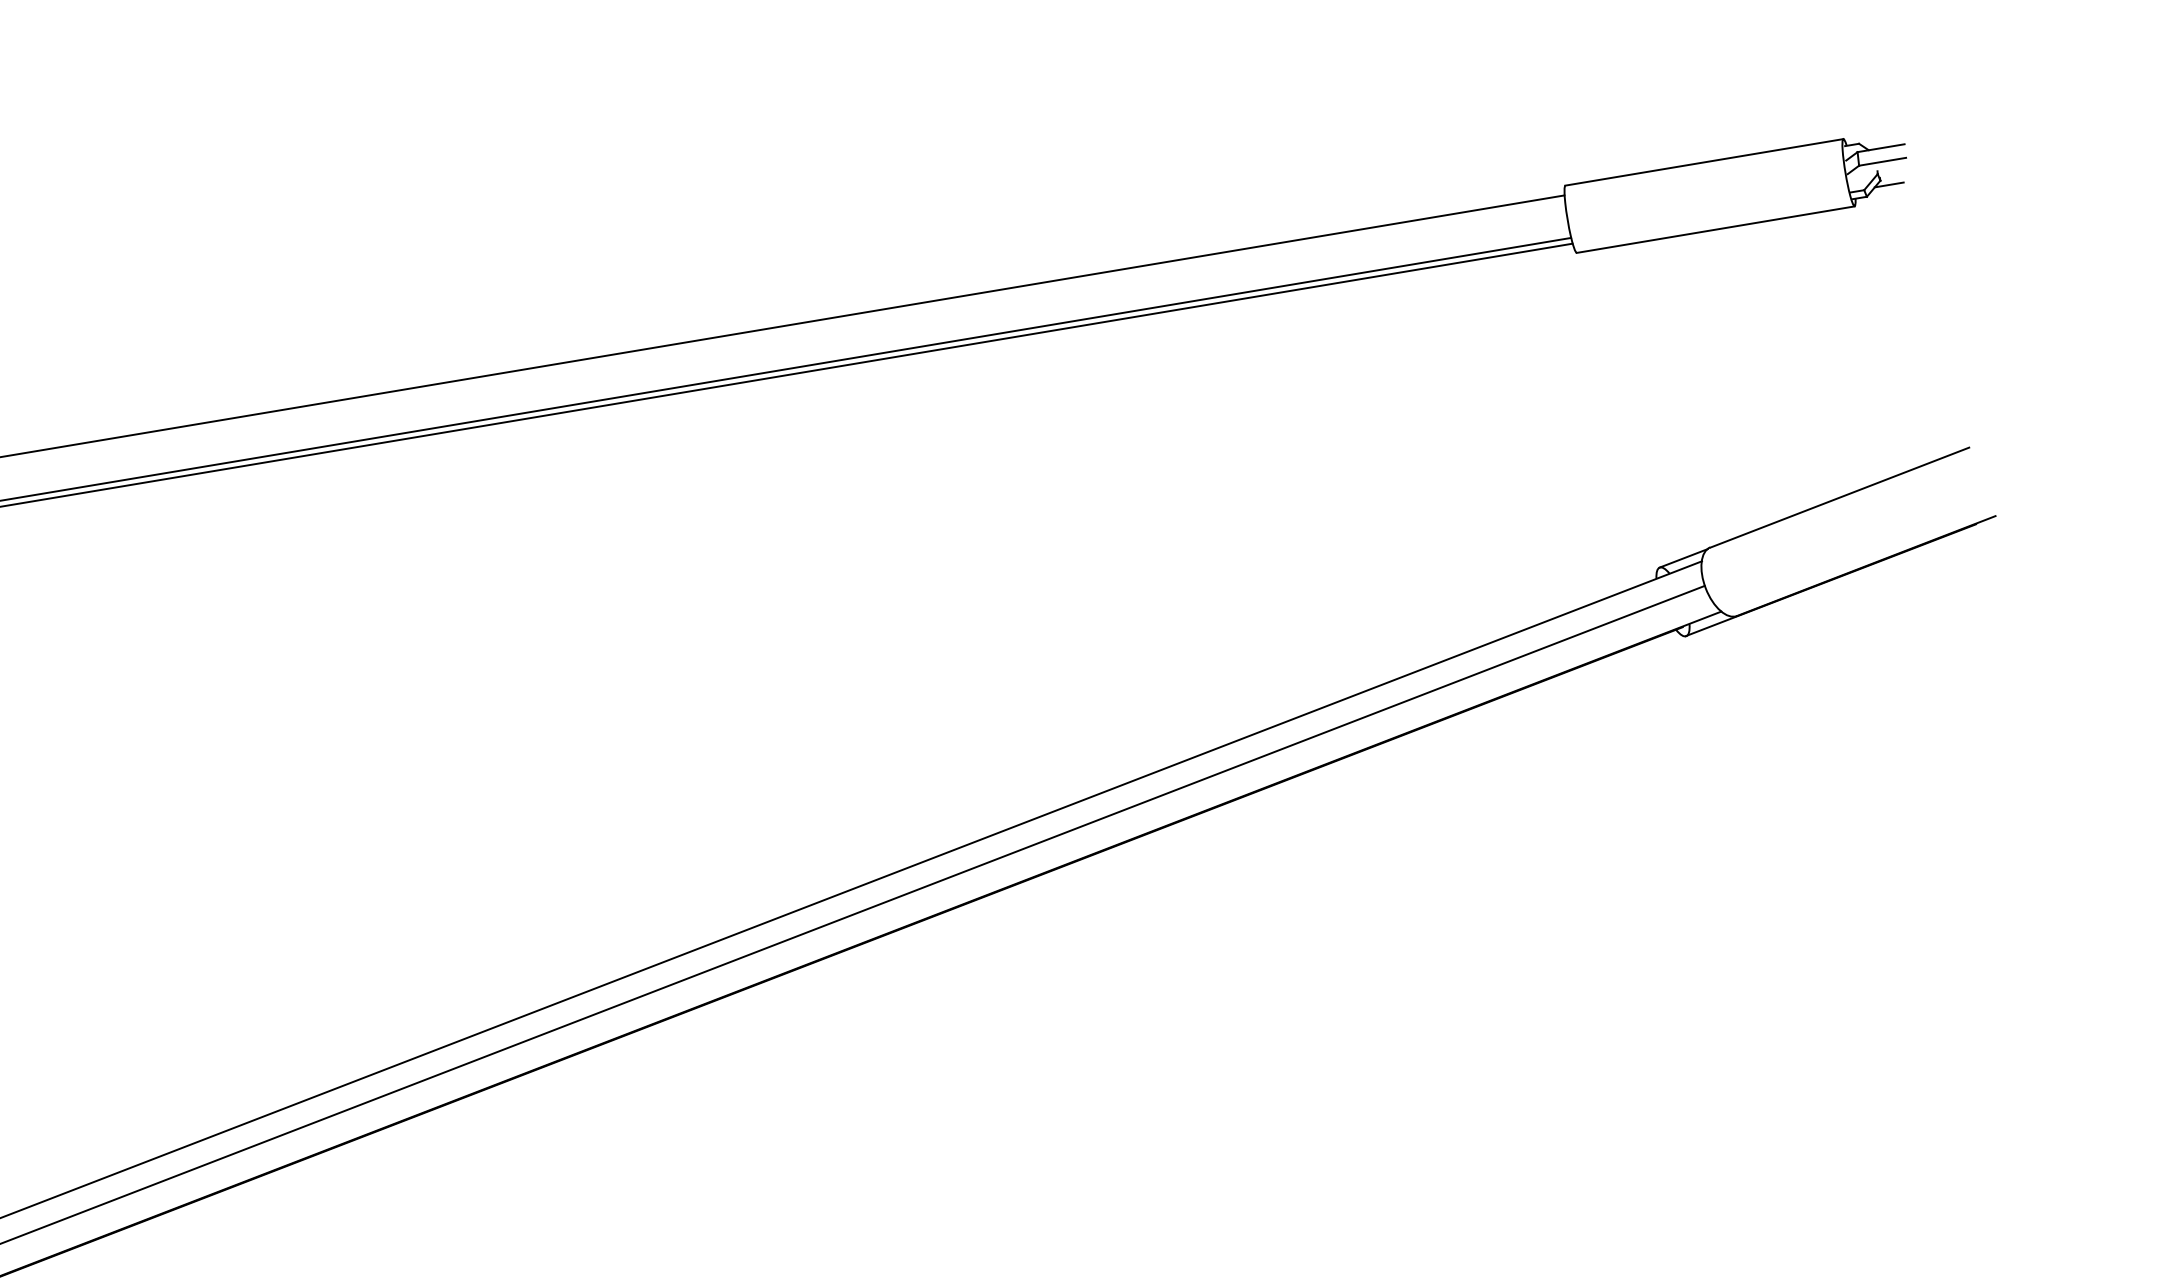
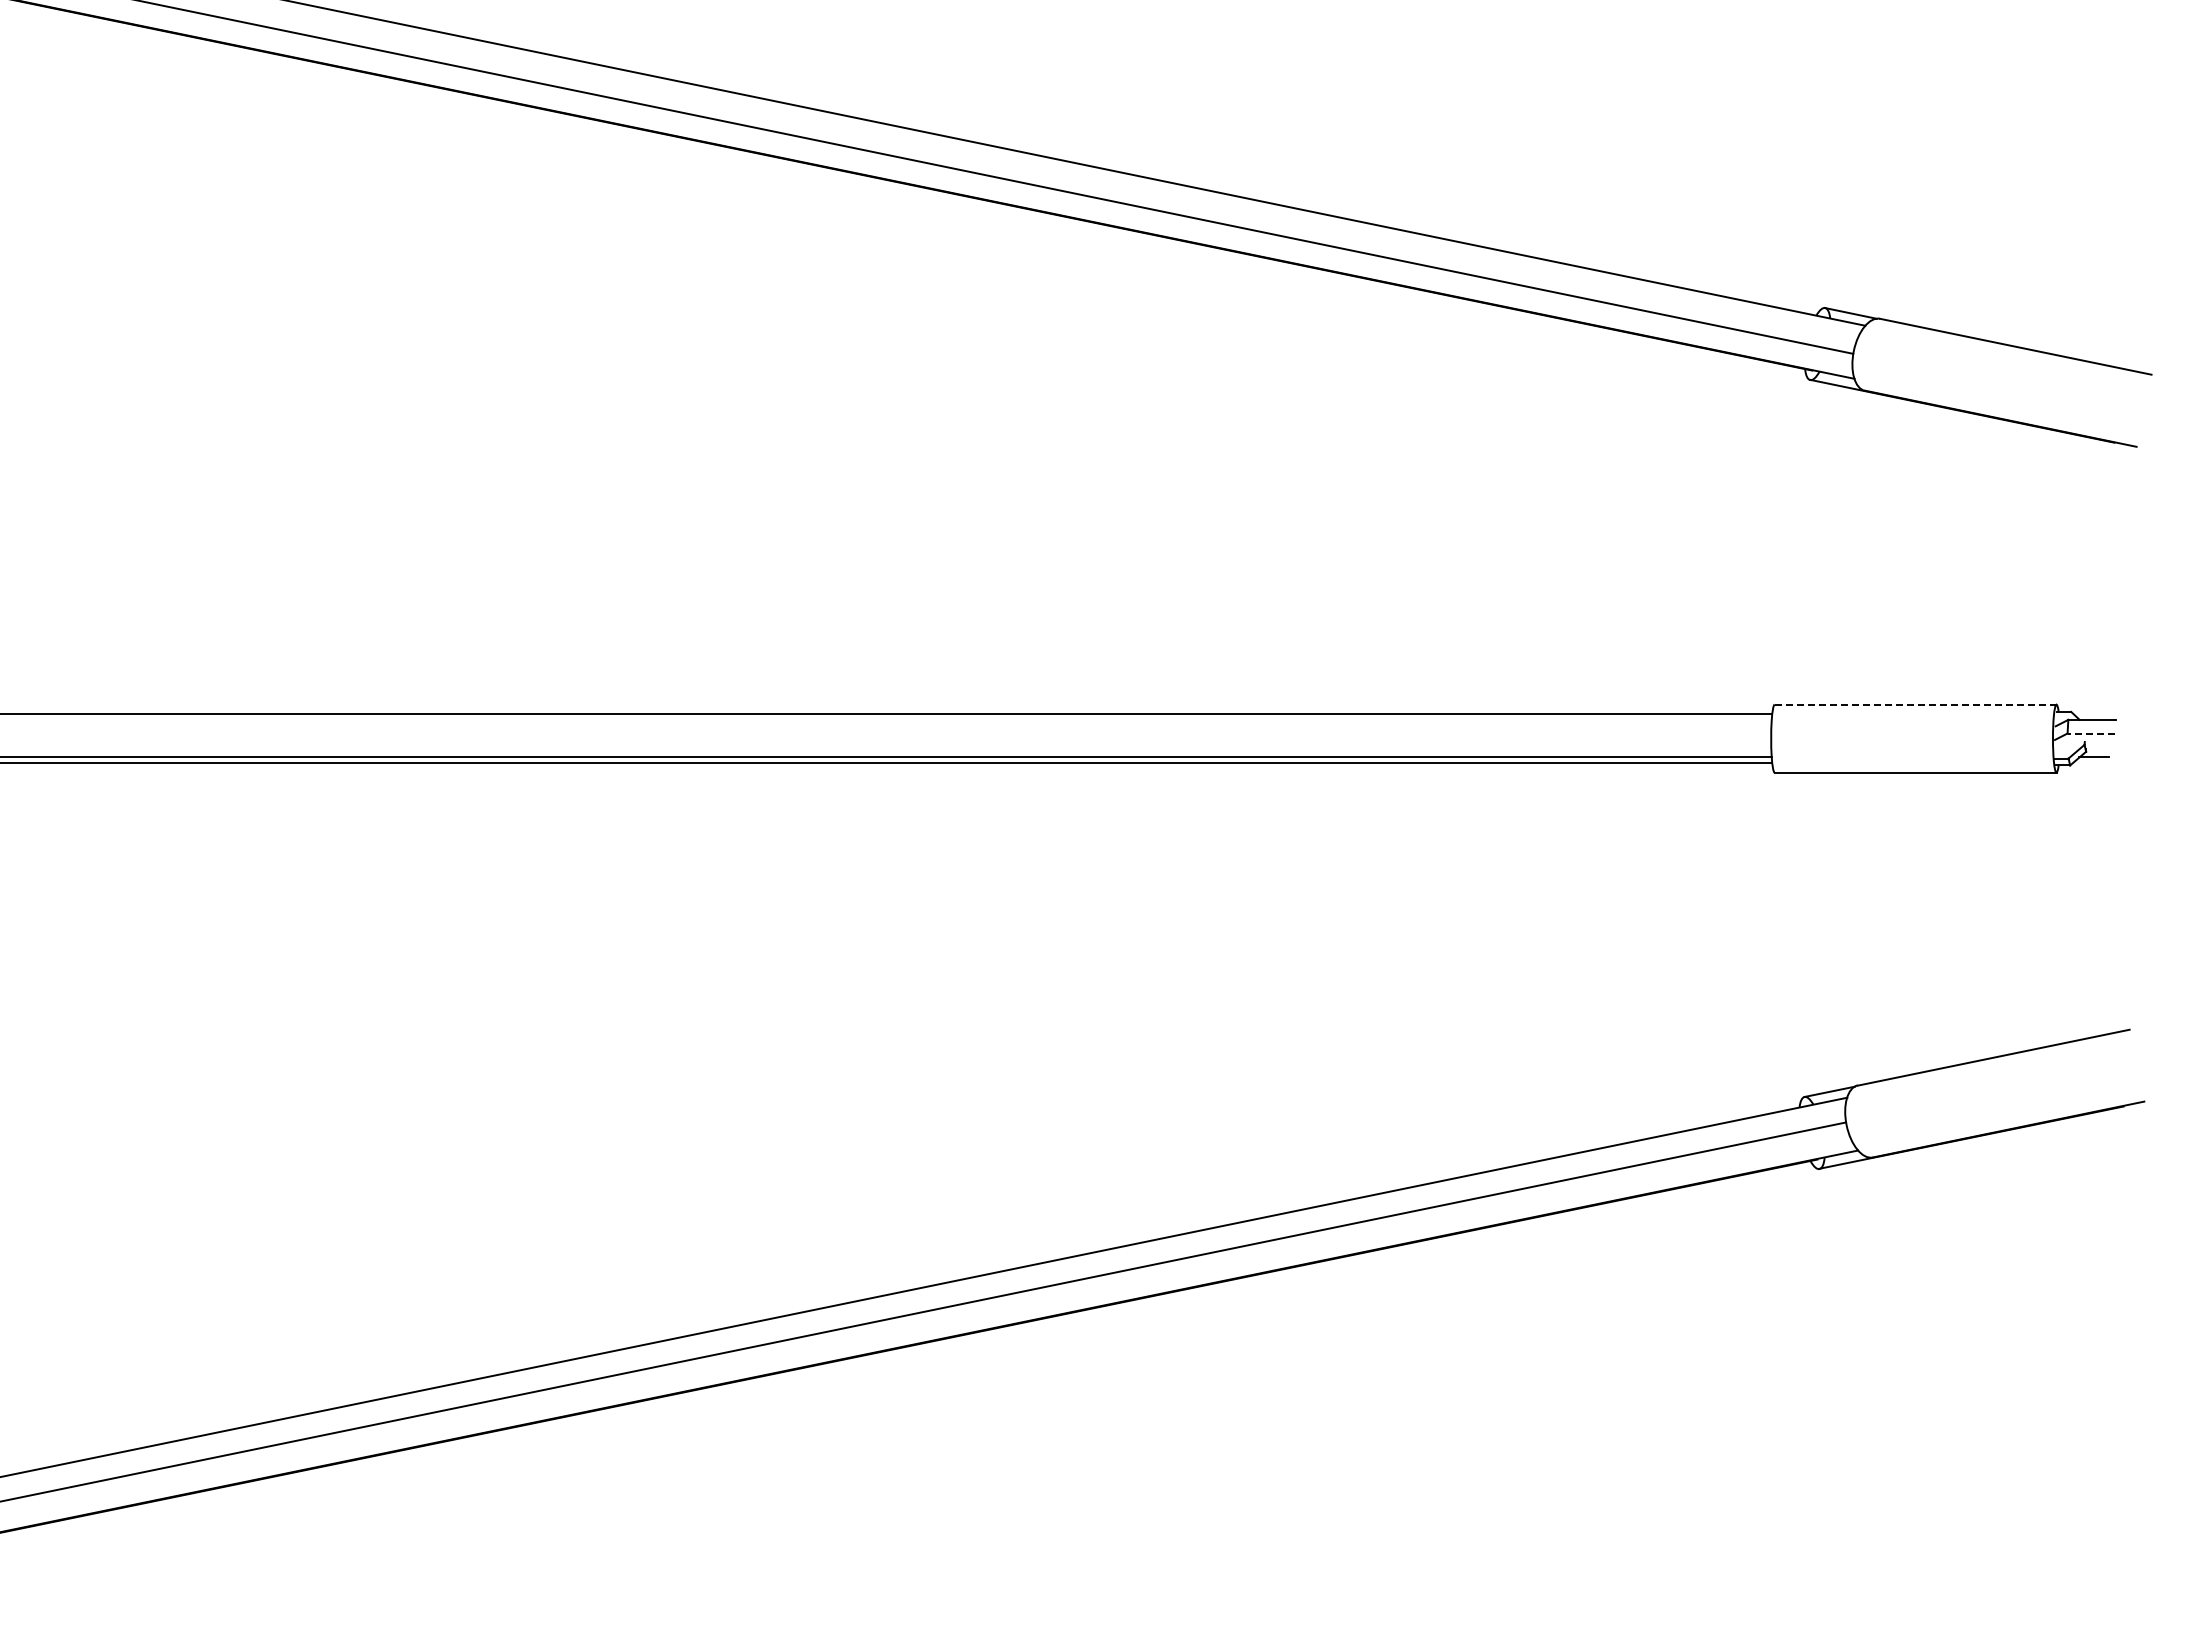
line: (1882, 161) -> (2091, 733), solid -> dashed
line: (1704, 162) -> (1915, 704), solid -> dashed

